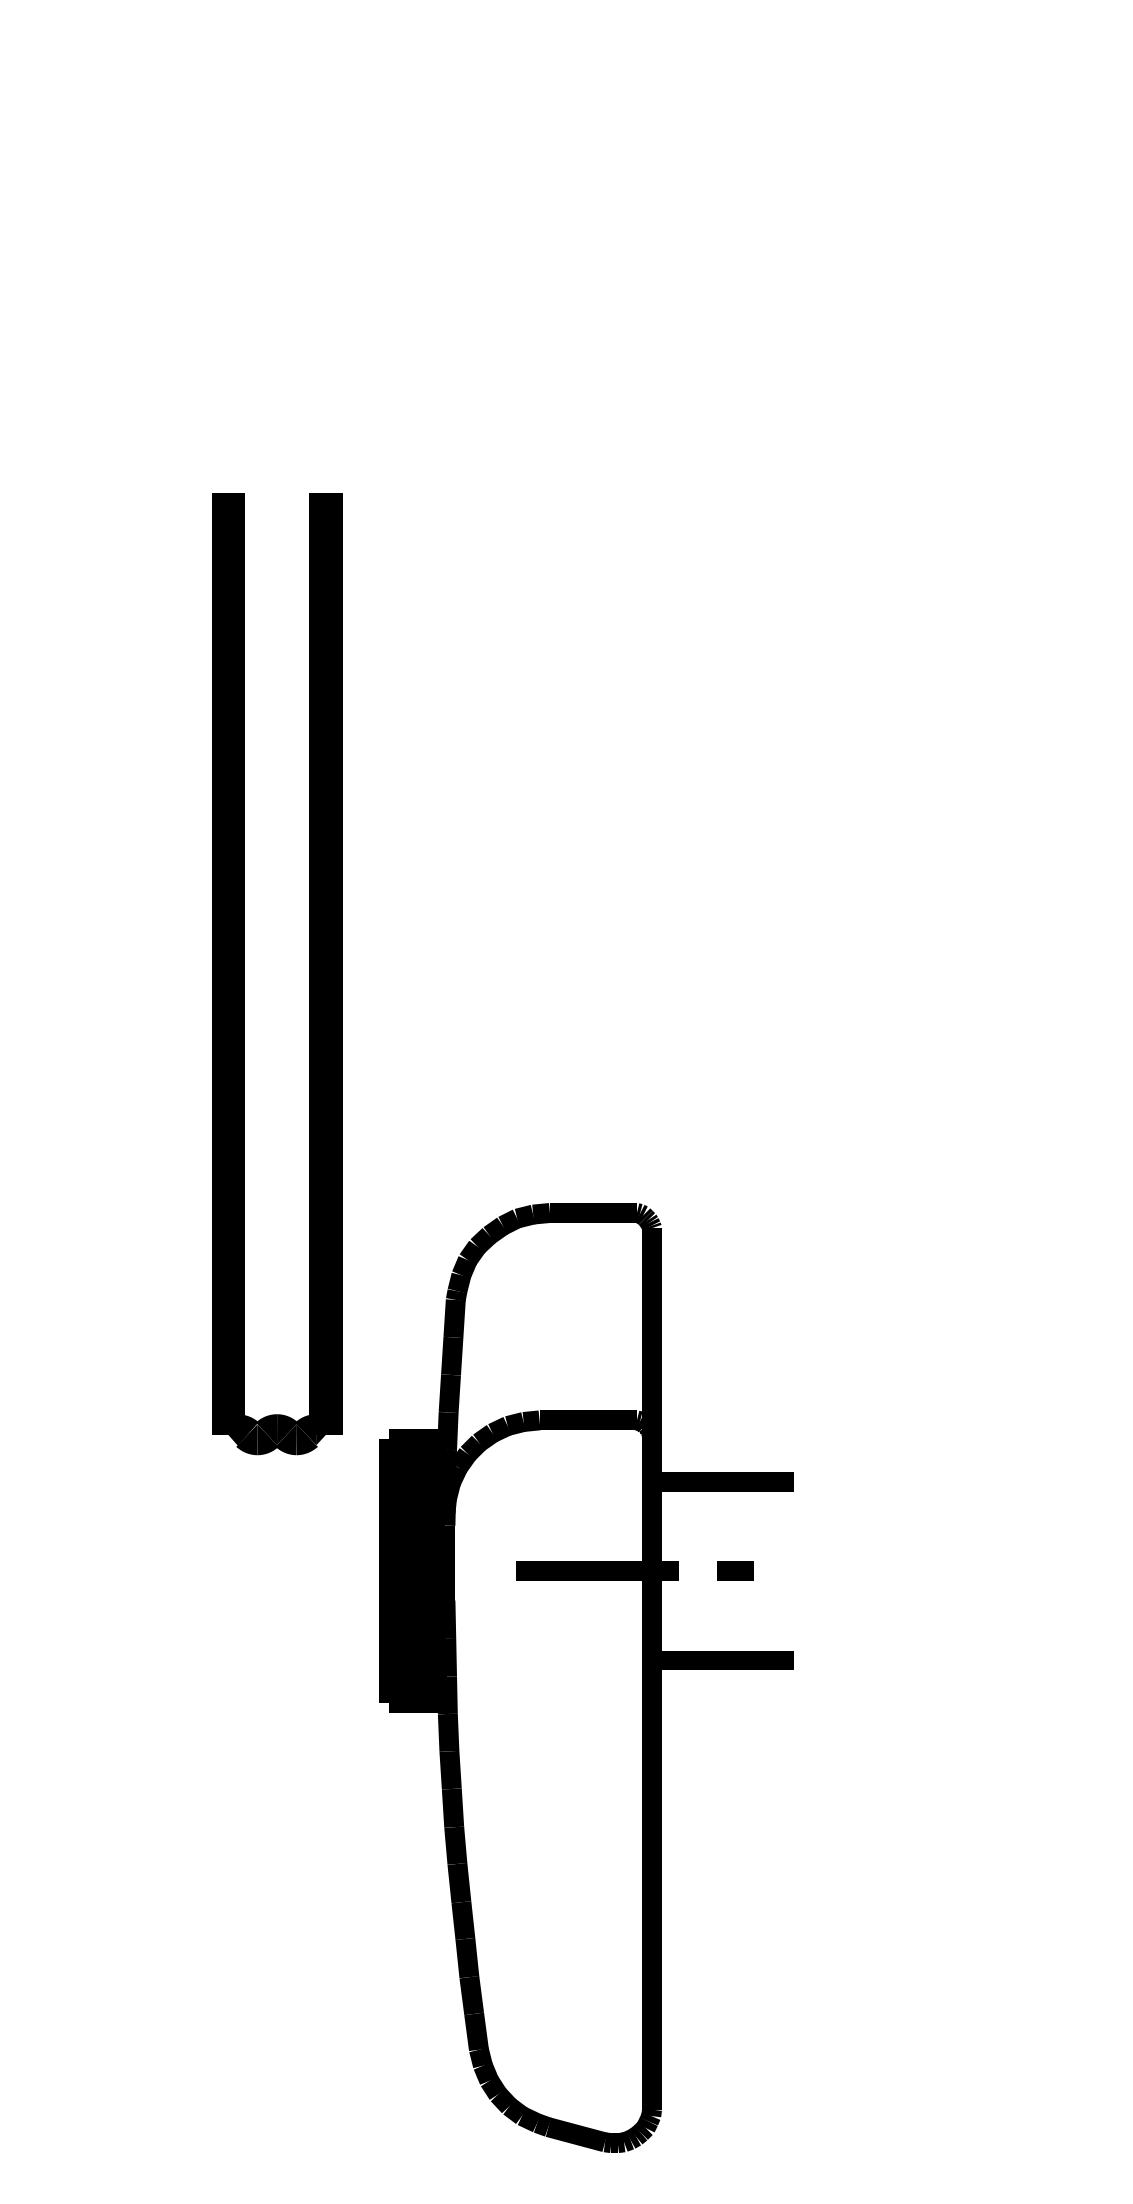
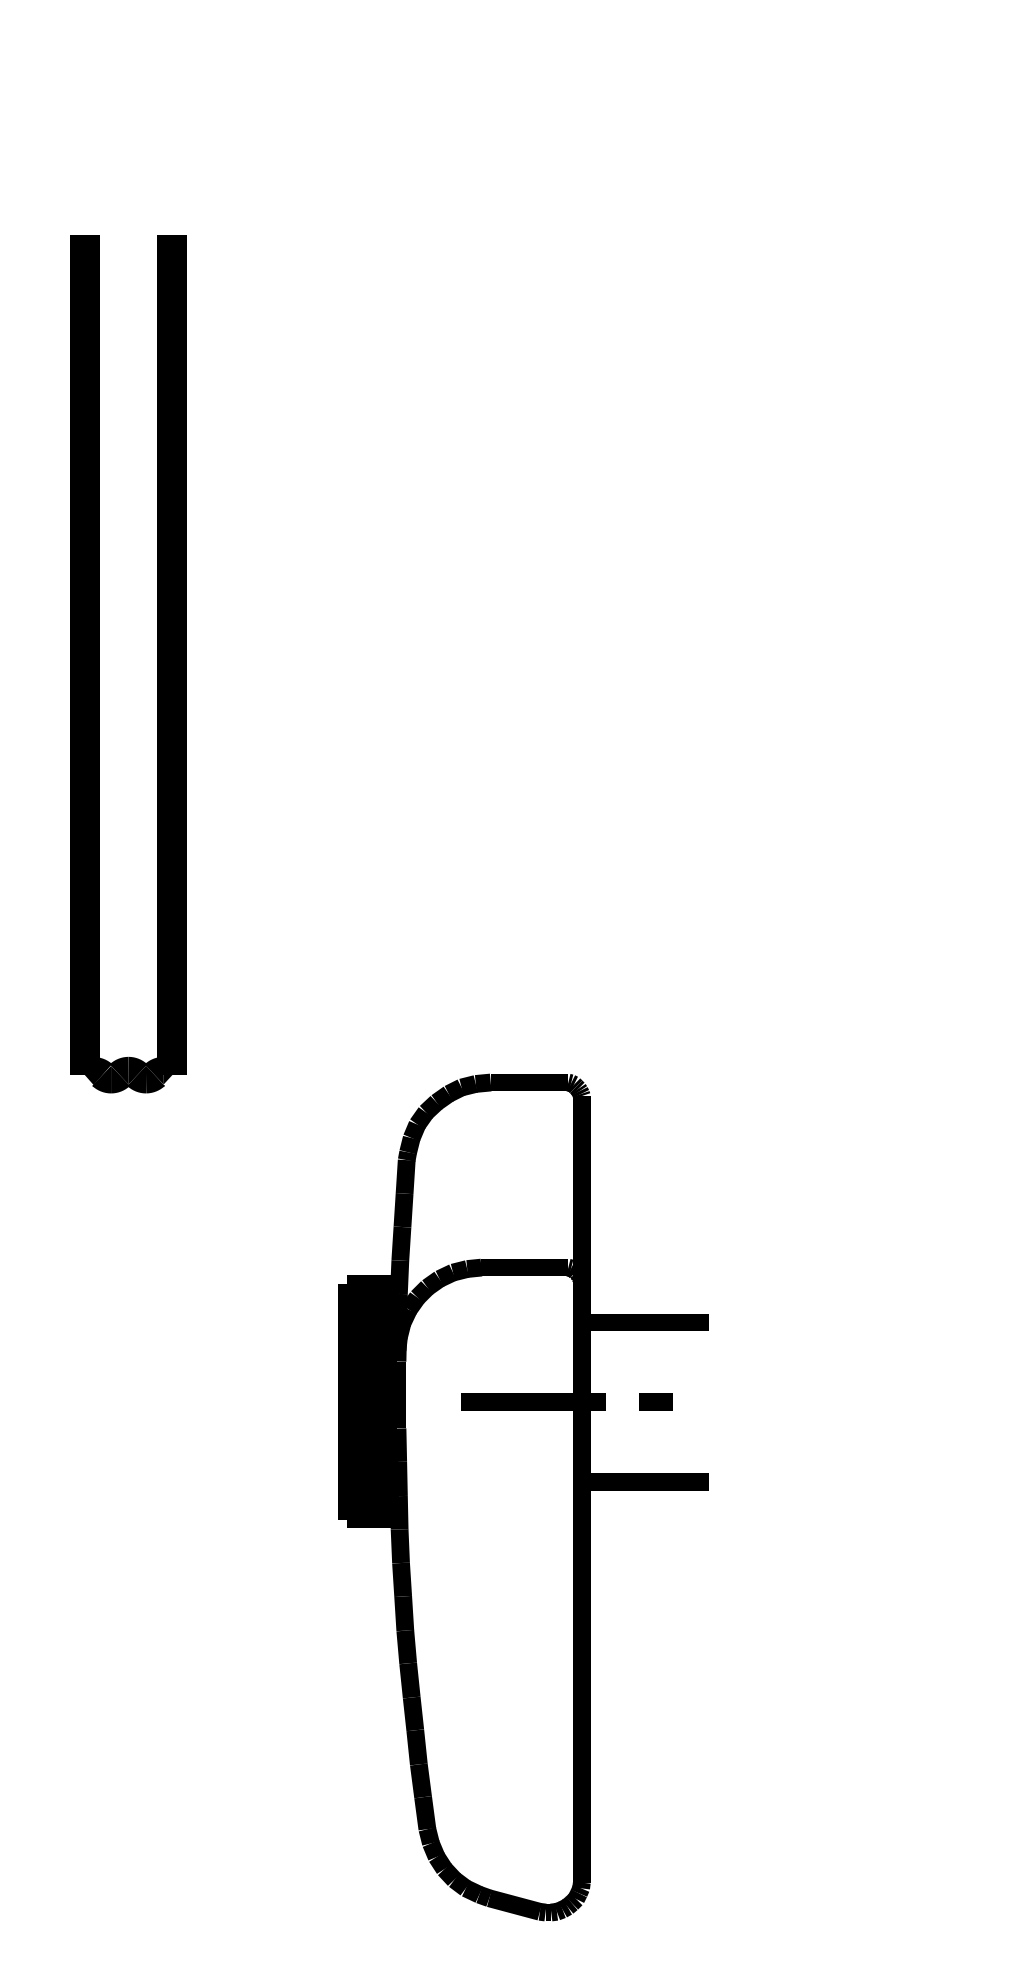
part: (309, 974) -> (157, 664), moved

